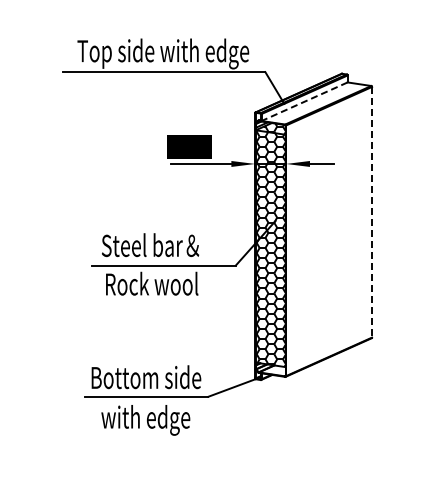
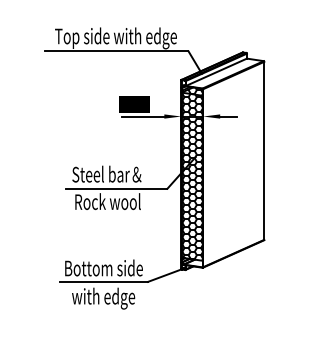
line: (304, 101) -> (216, 72), dashed -> solid
line: (372, 212) -> (264, 151), dashed -> solid

